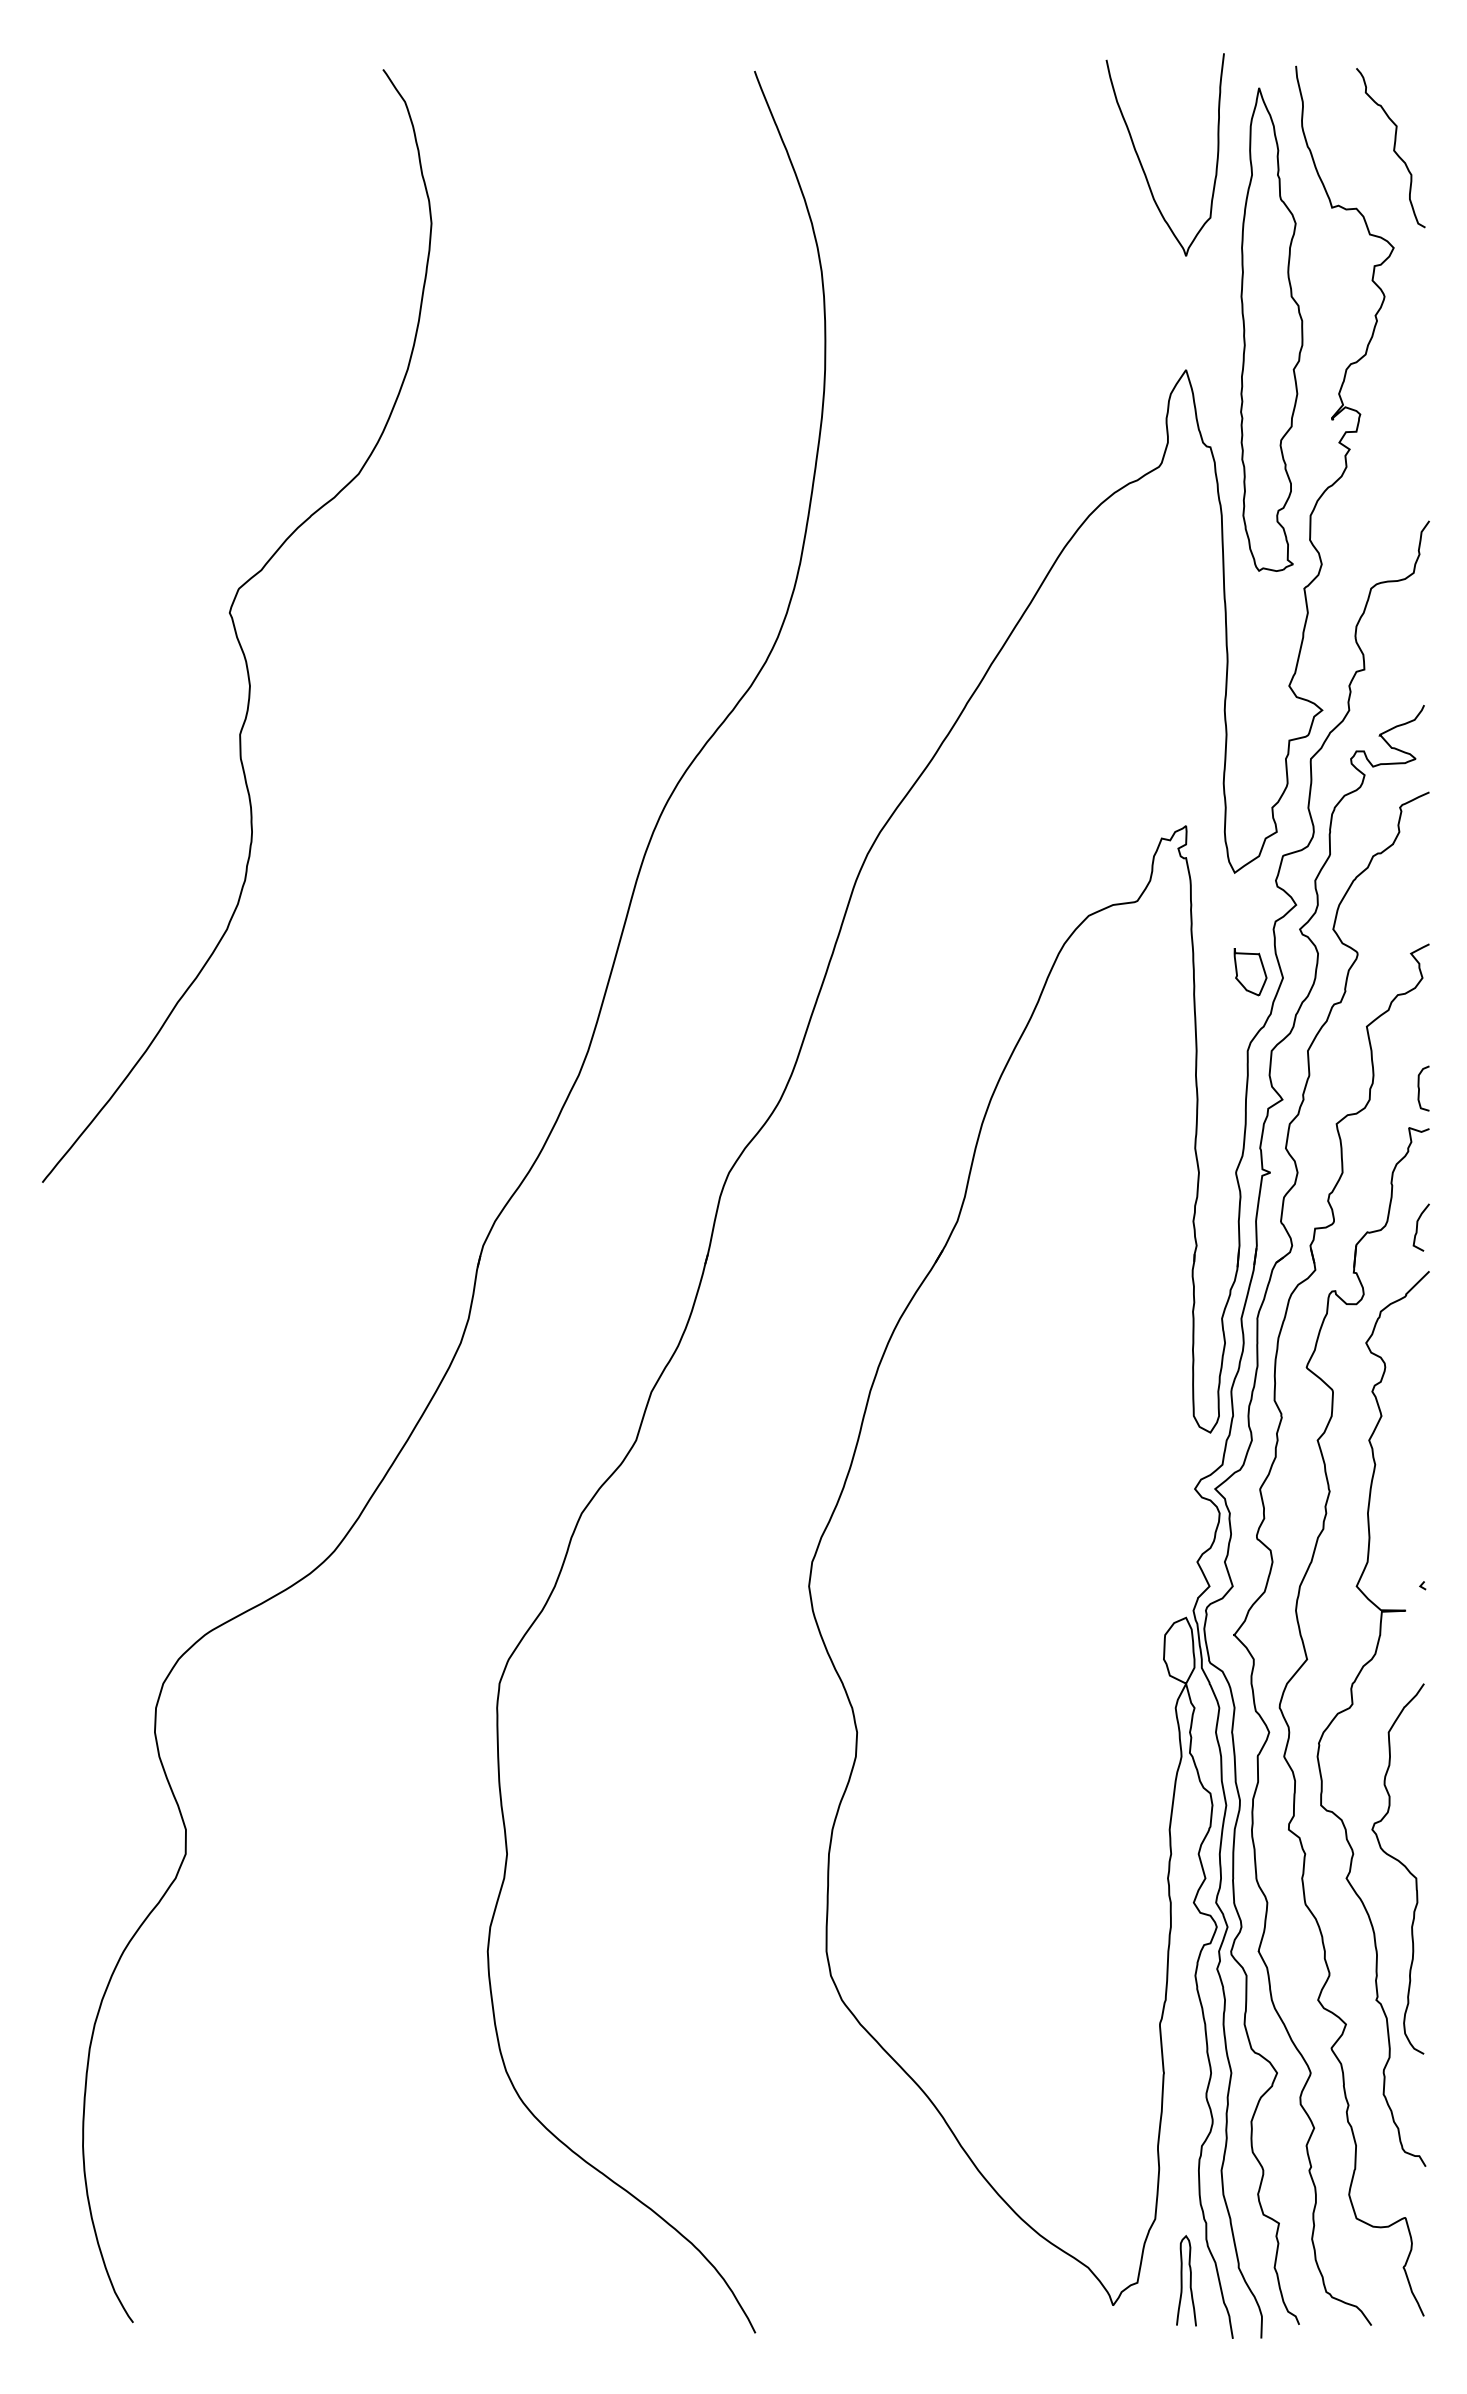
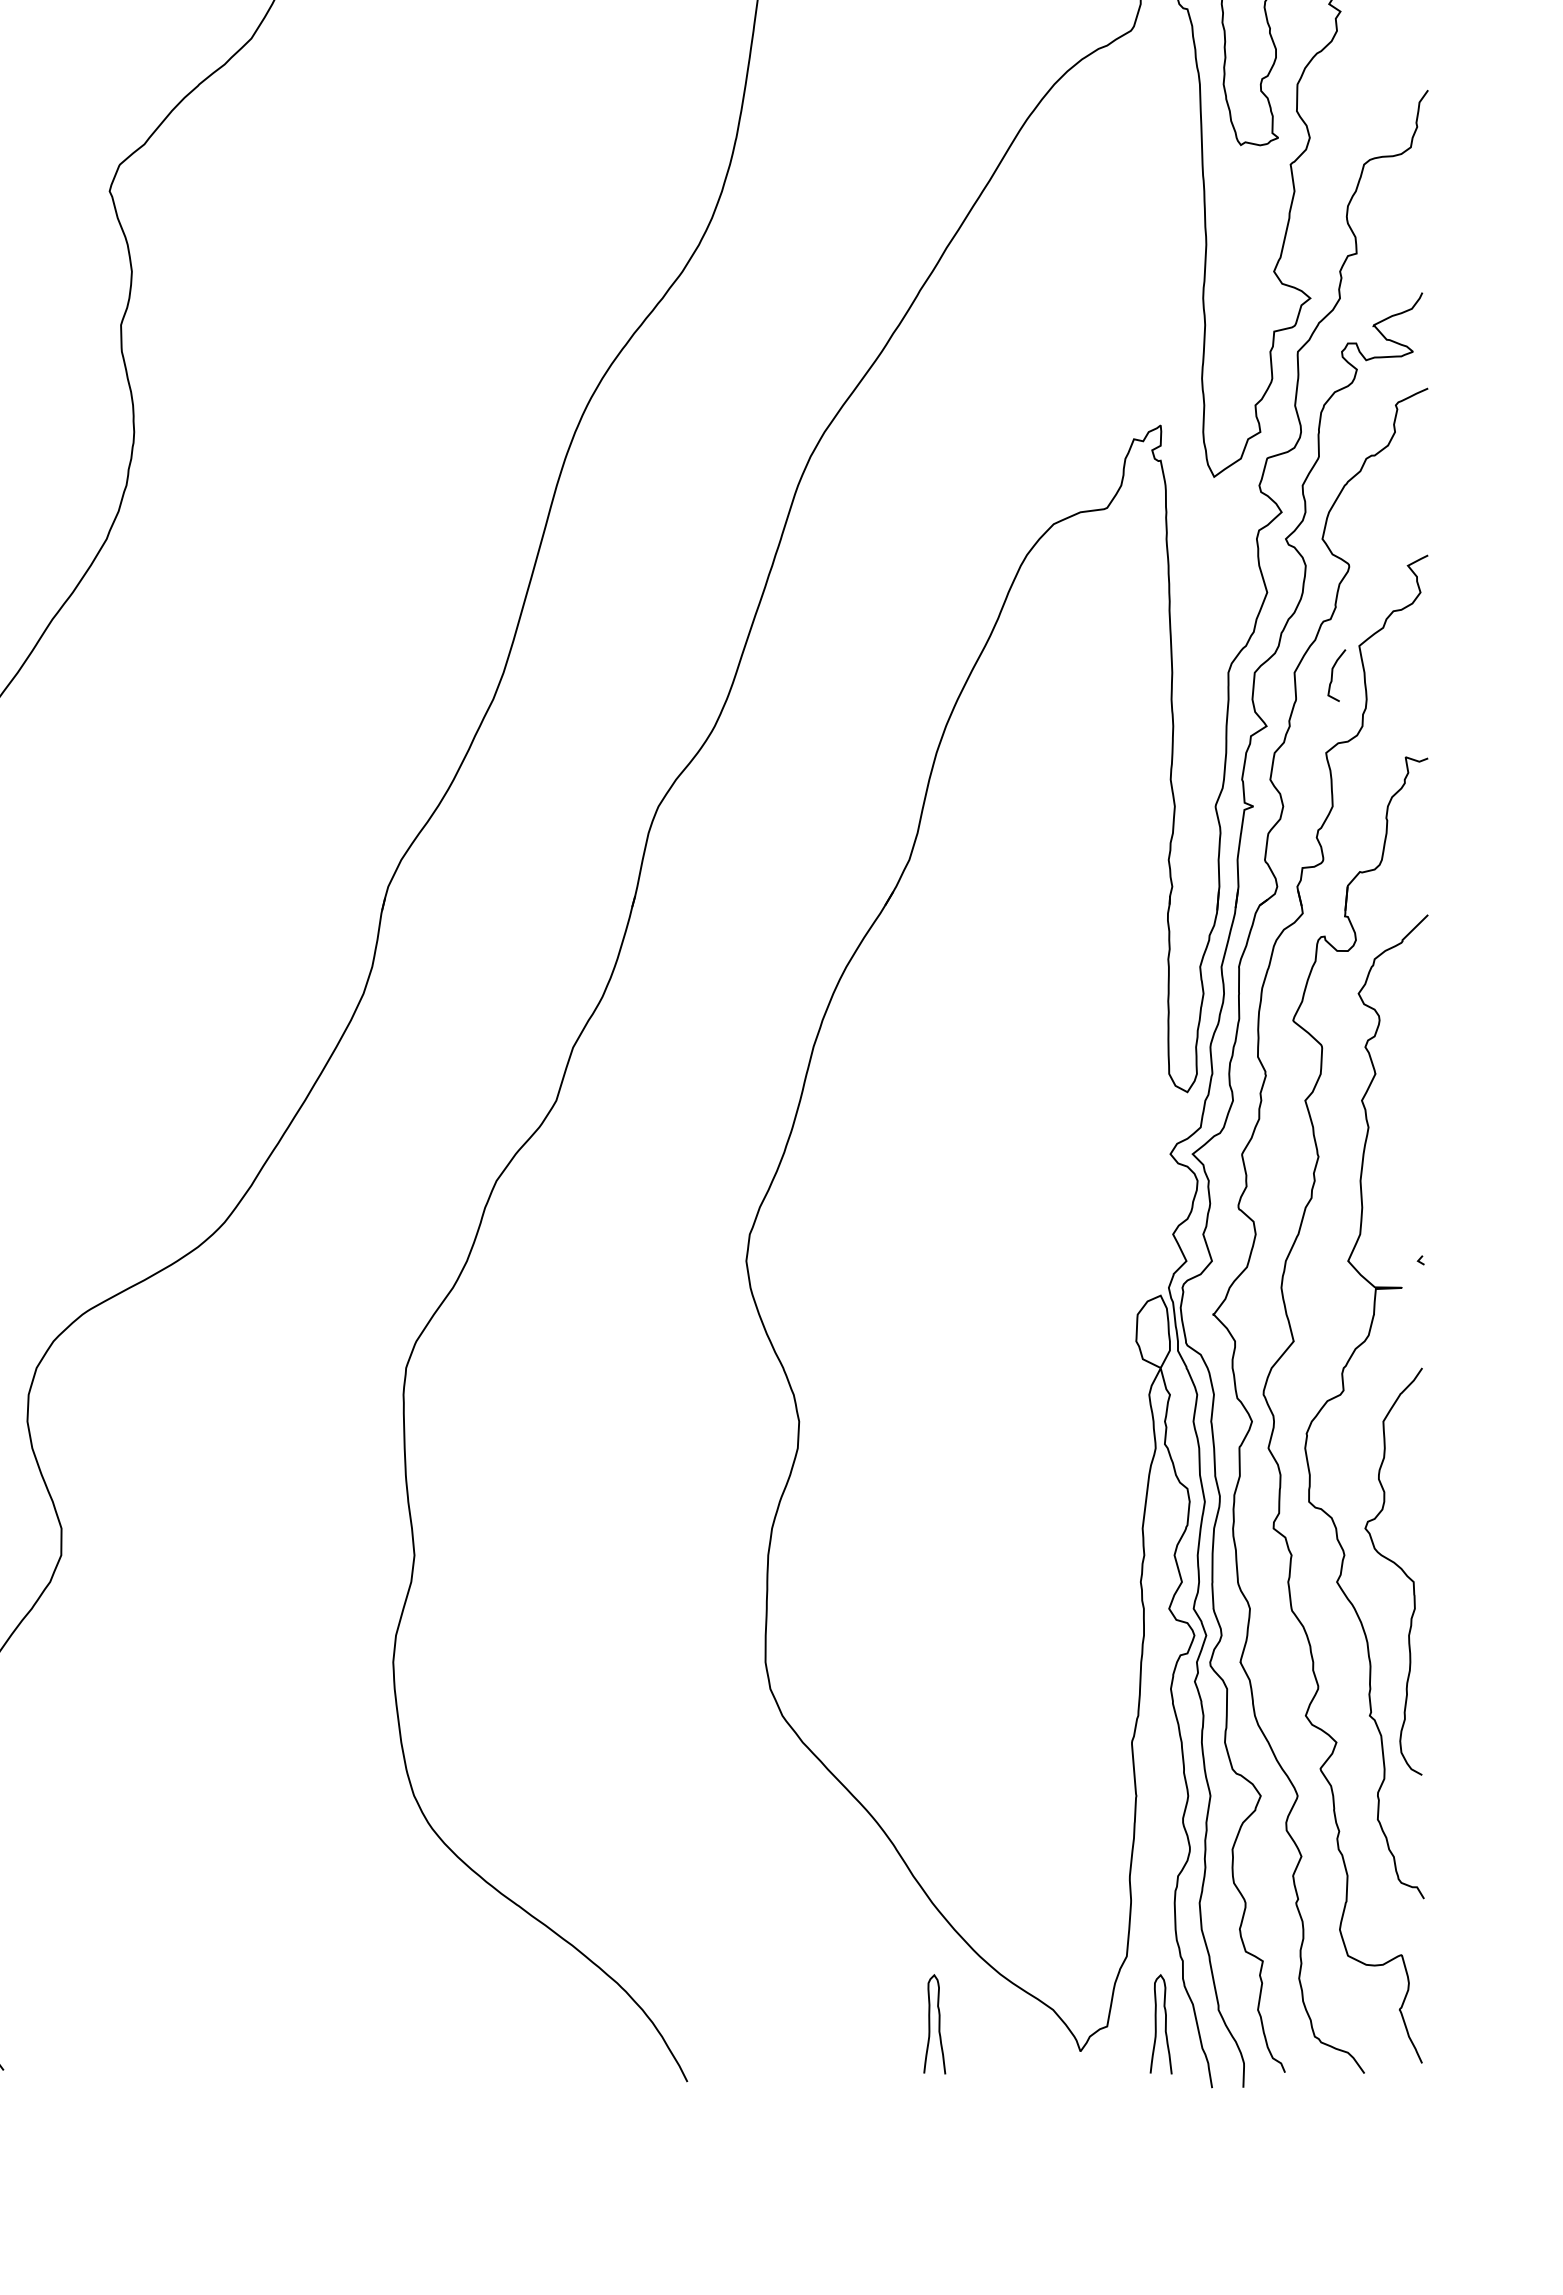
part: (1250, 972) -> (1231, 586), removed
curve: (1419, 1088) -> (1417, 713), removed
curve: (1417, 1227) -> (1332, 675), moved
curve: (983, 2280) -> (938, 2023), added

